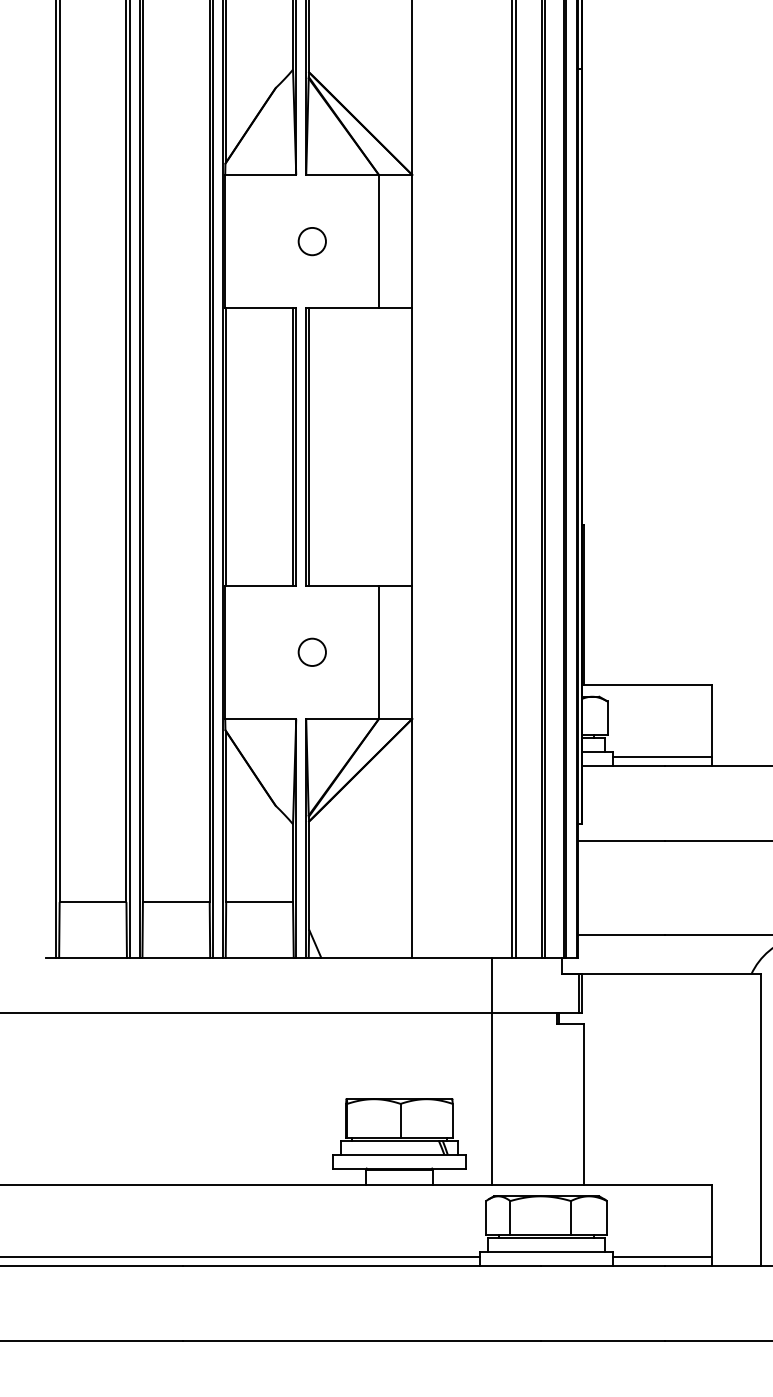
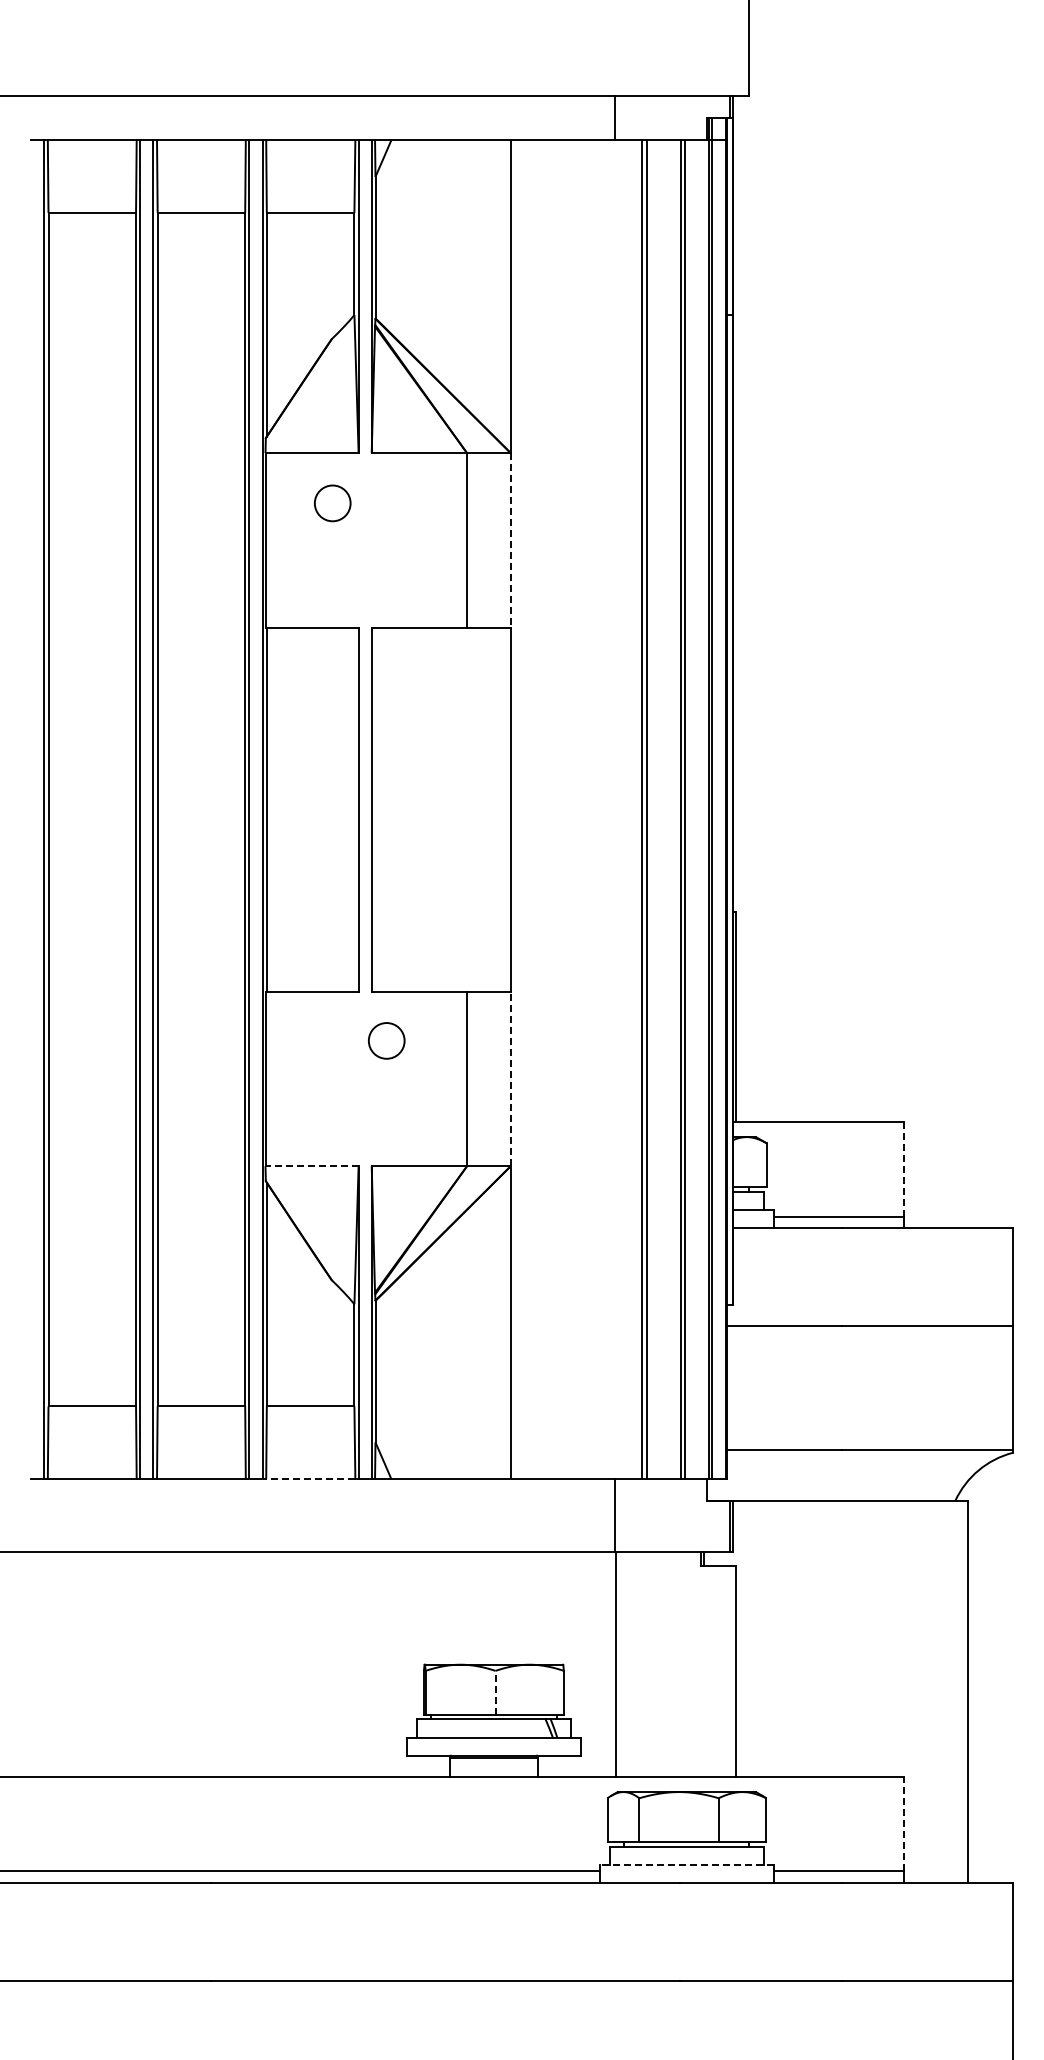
circle: (312, 241) -> (332, 503), moved
line: (412, 241) -> (510, 540), solid -> dashed
line: (293, 446) -> (354, 809), removed
line: (309, 446) -> (375, 809), removed
circle: (312, 652) -> (386, 1040), moved
line: (412, 652) -> (510, 1078), solid -> dashed
line: (261, 719) -> (312, 1166), solid -> dashed
line: (711, 720) -> (903, 1168), solid -> dashed
line: (259, 957) -> (310, 1479), solid -> dashed
line: (400, 1120) -> (495, 1692), solid -> dashed
line: (711, 1220) -> (903, 1823), solid -> dashed
line: (546, 1251) -> (686, 1864), solid -> dashed

